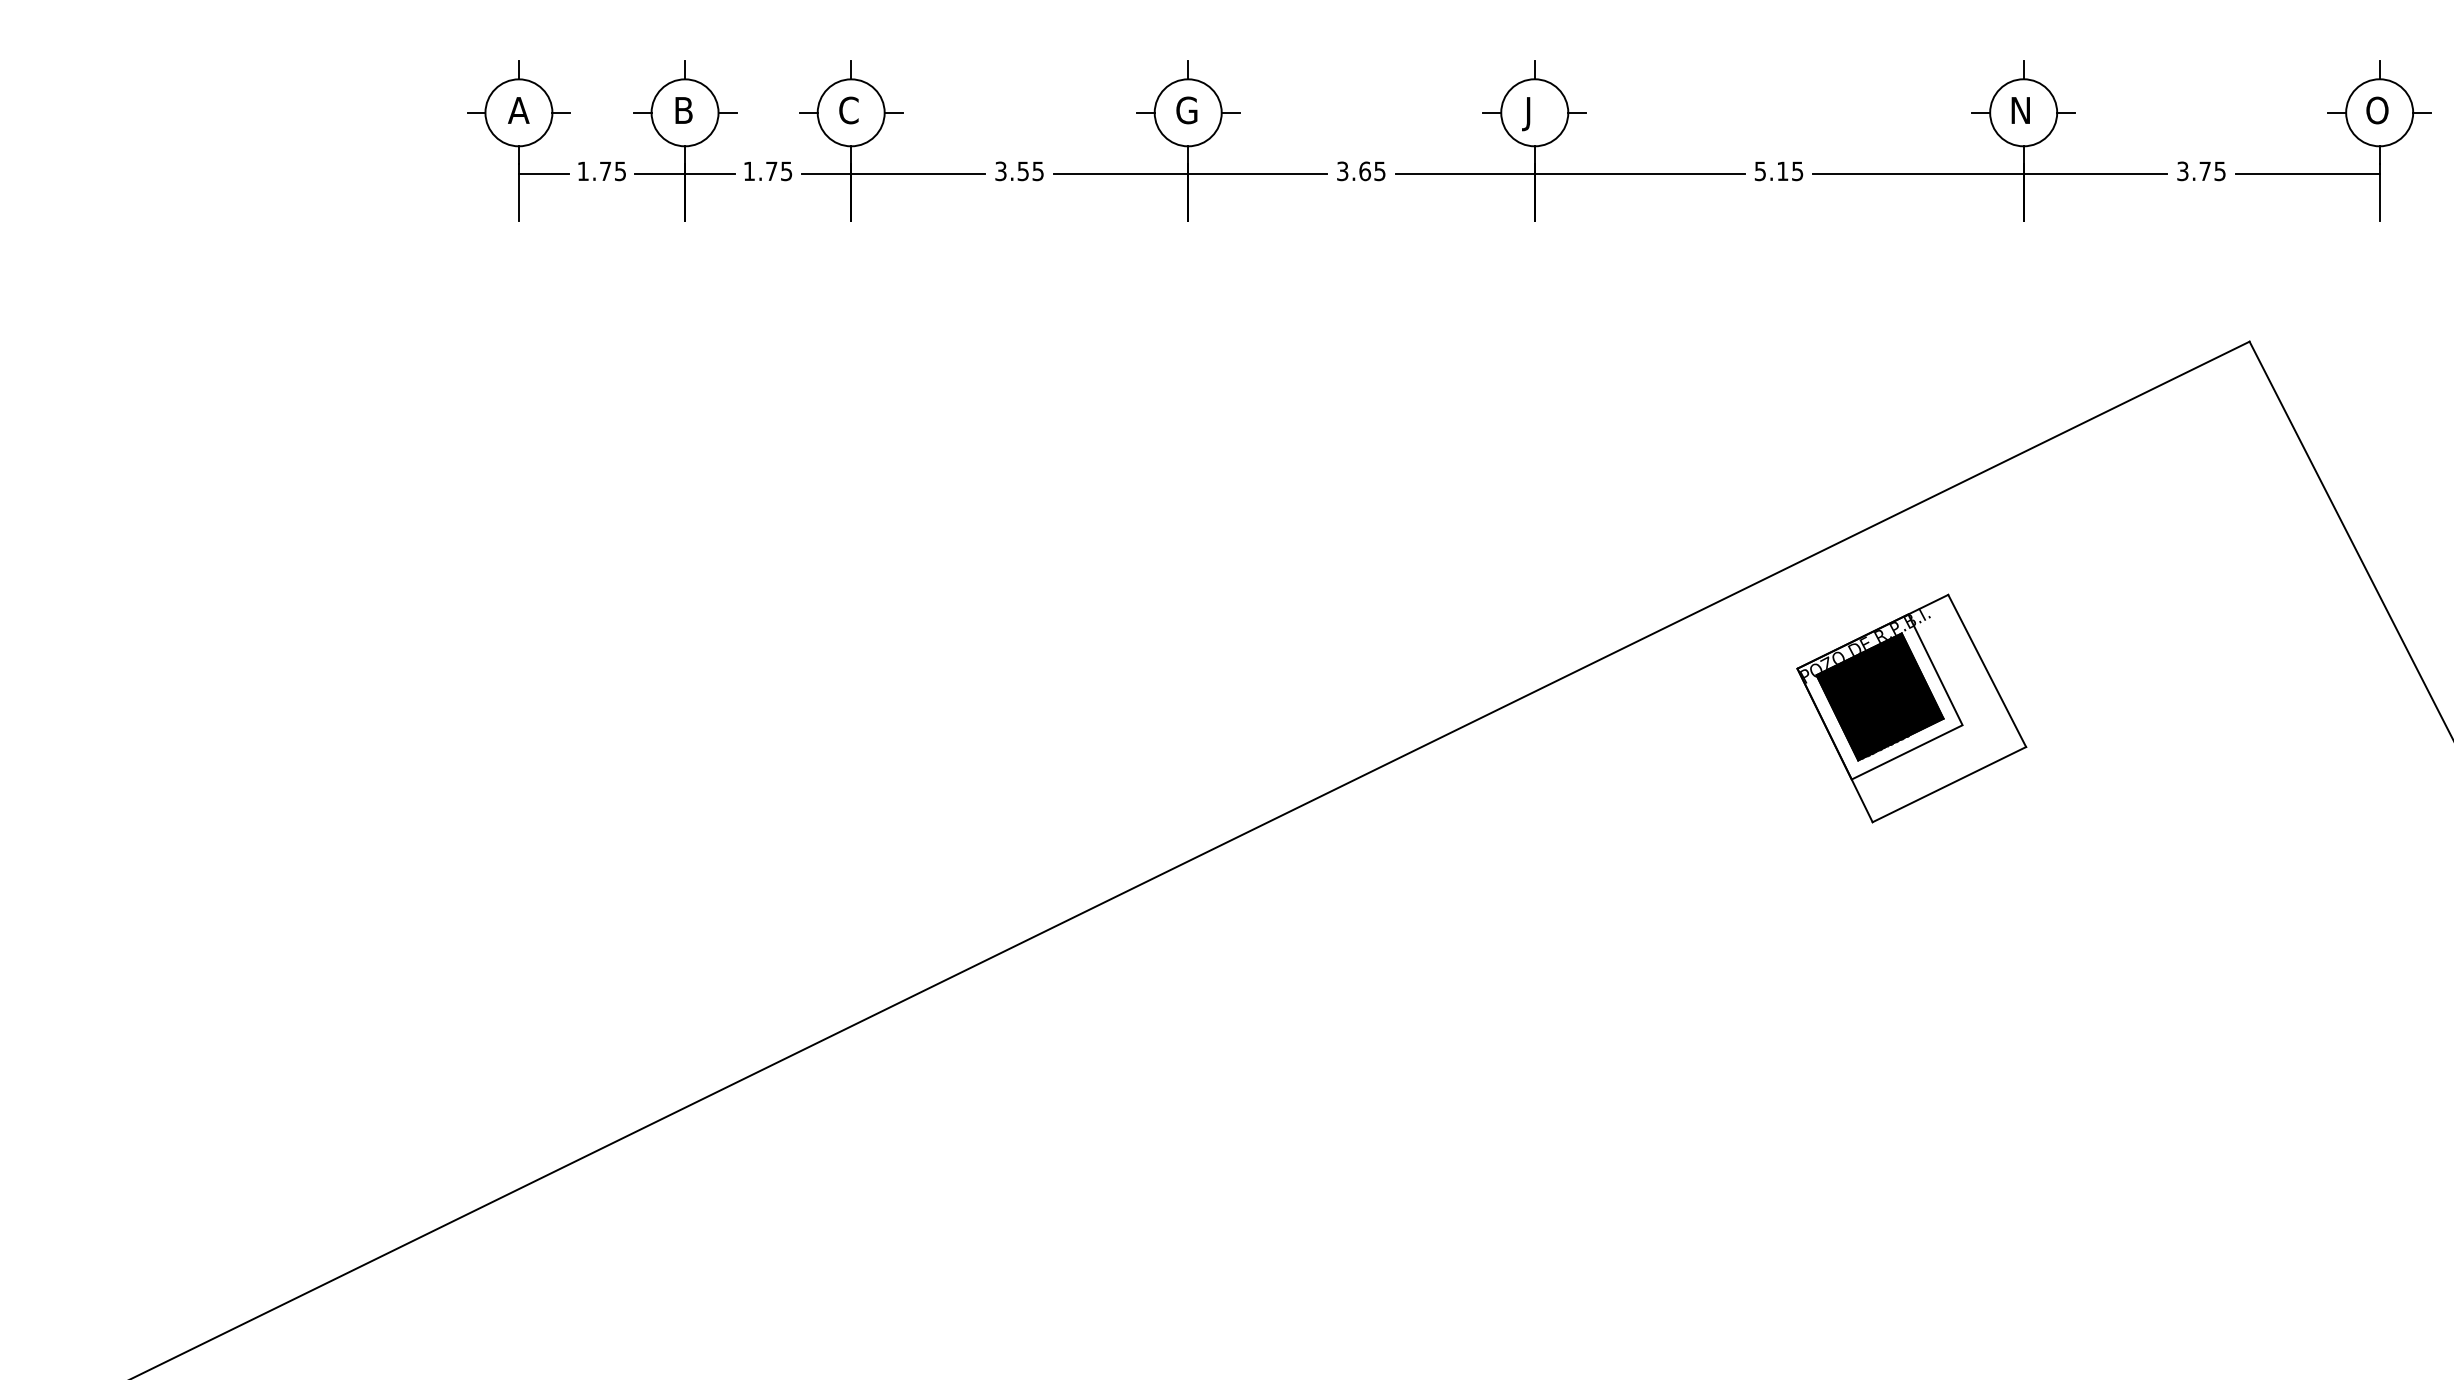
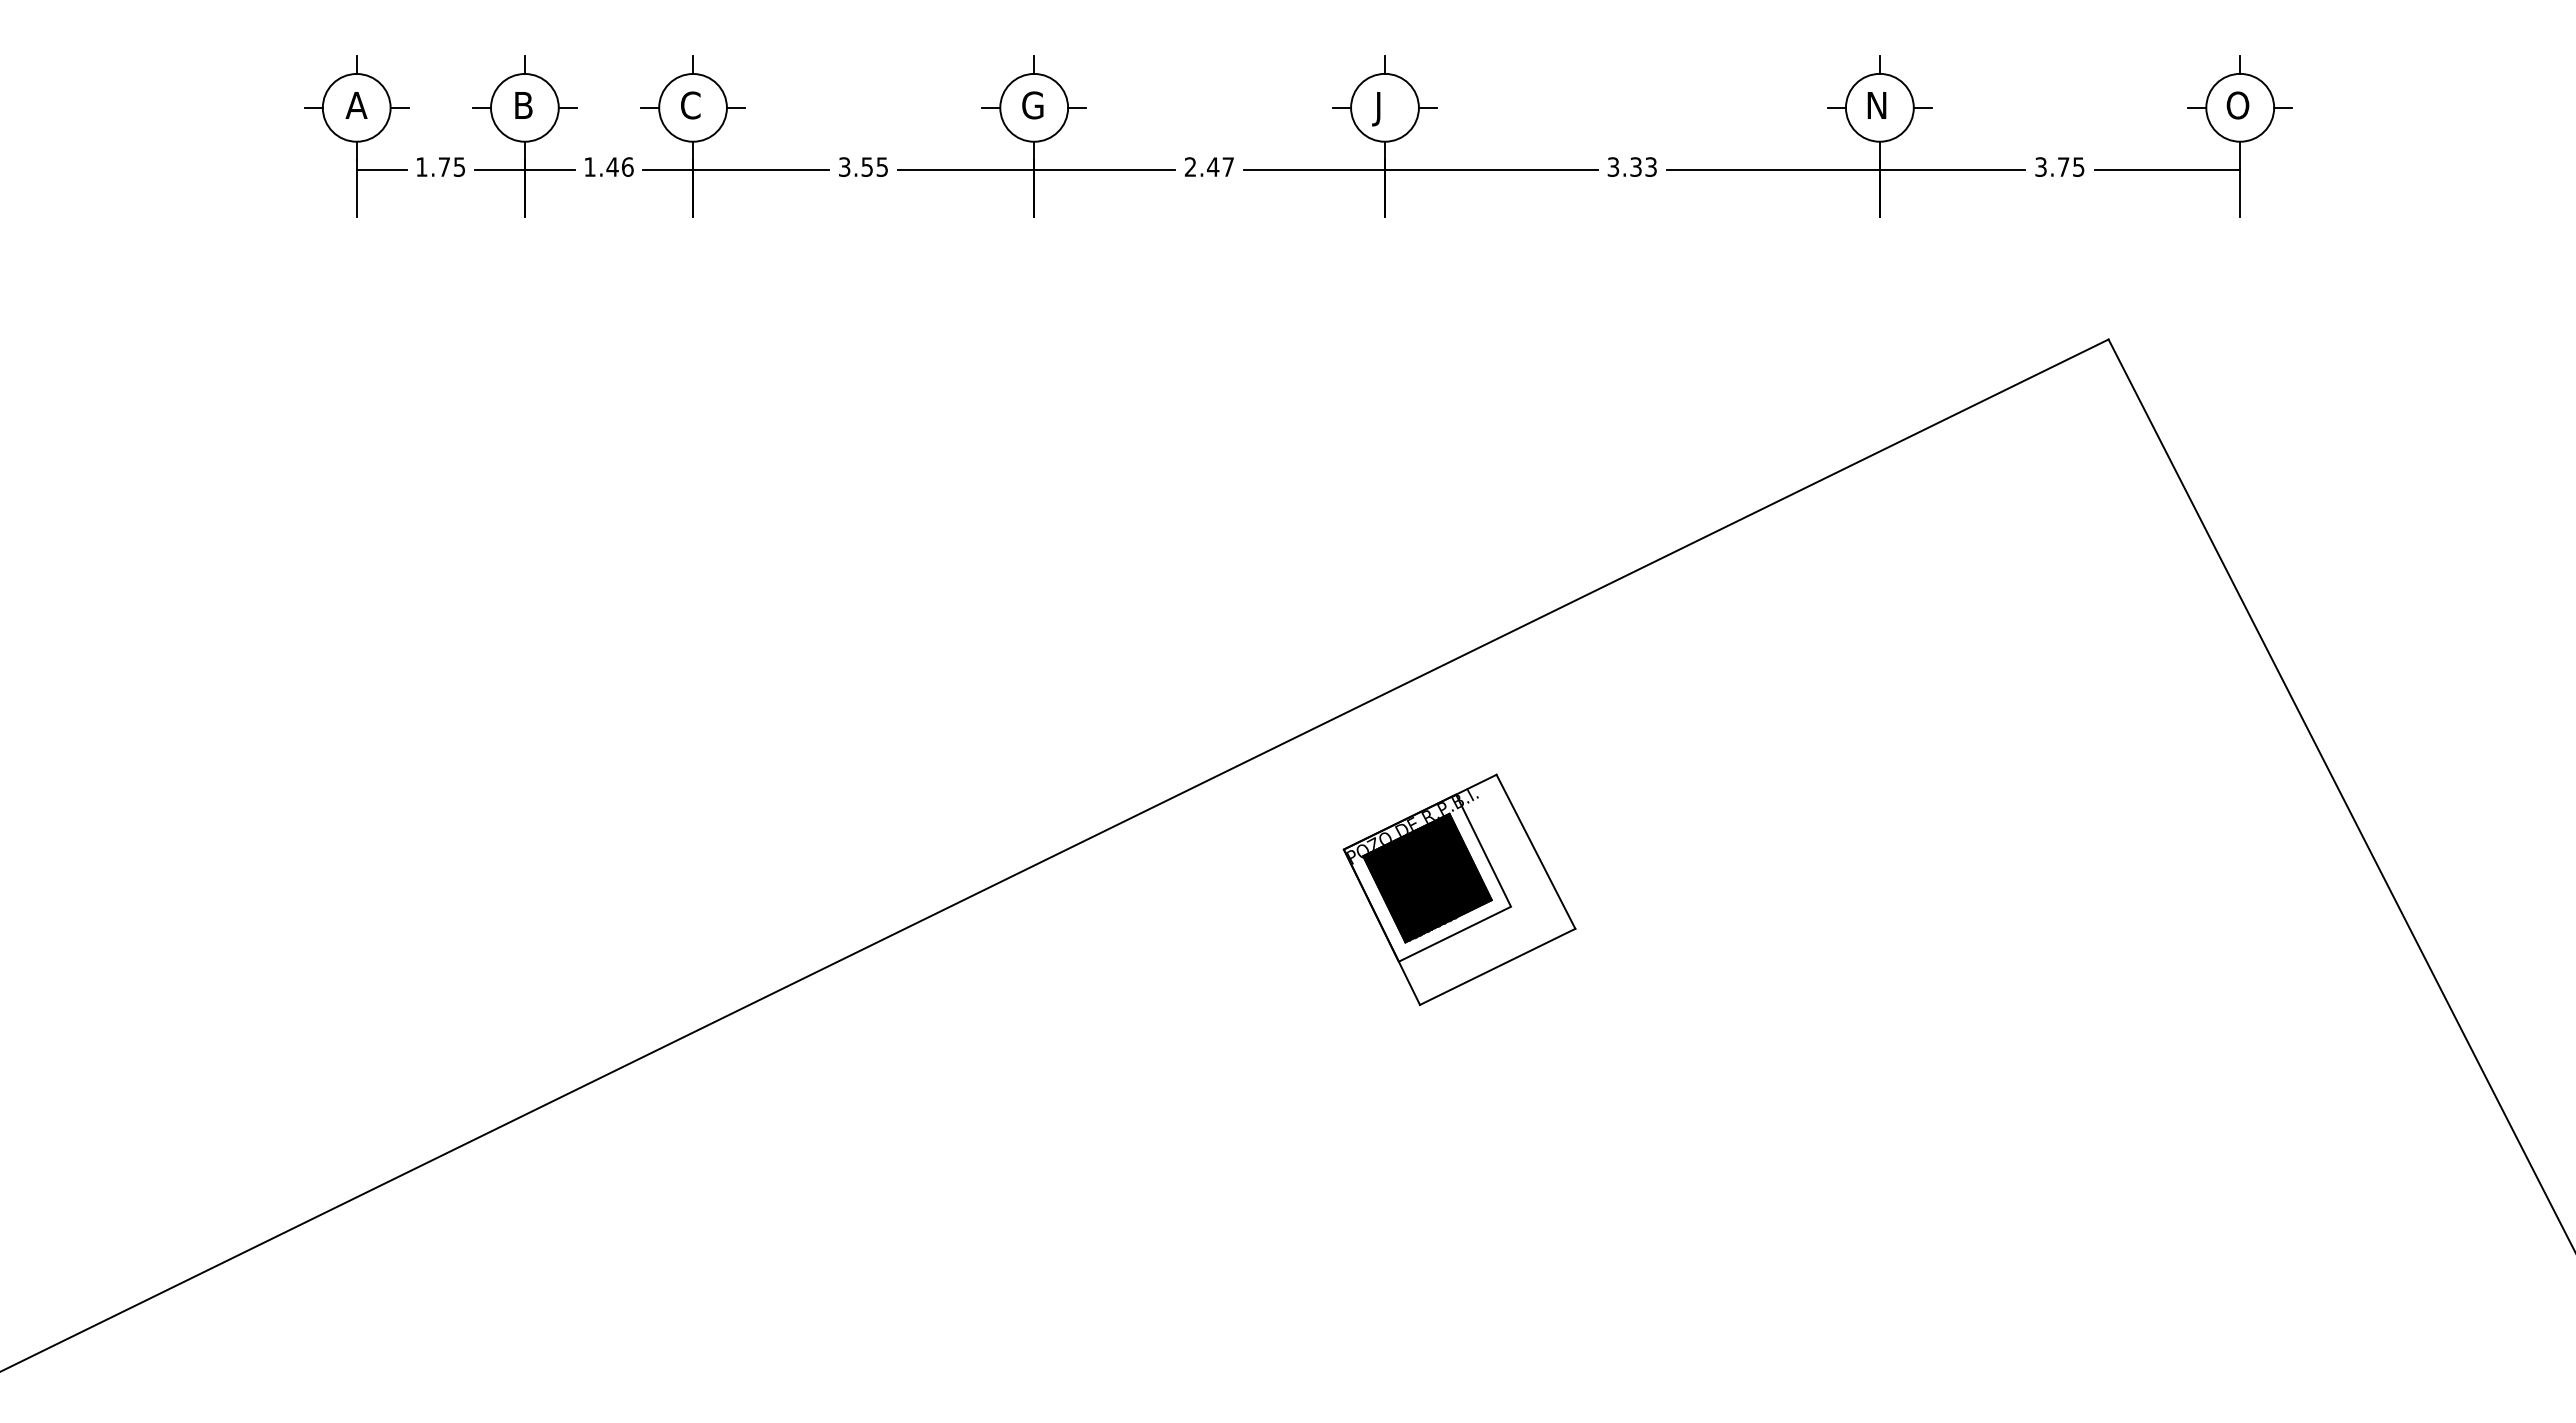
text: (778, 170) -> (619, 166), 1.75 -> 1.46
text: (1361, 170) -> (1209, 166), 3.65 -> 2.47
text: (1779, 170) -> (1632, 166), 5.15 -> 3.33
part: (1911, 708) -> (1459, 889), moved

